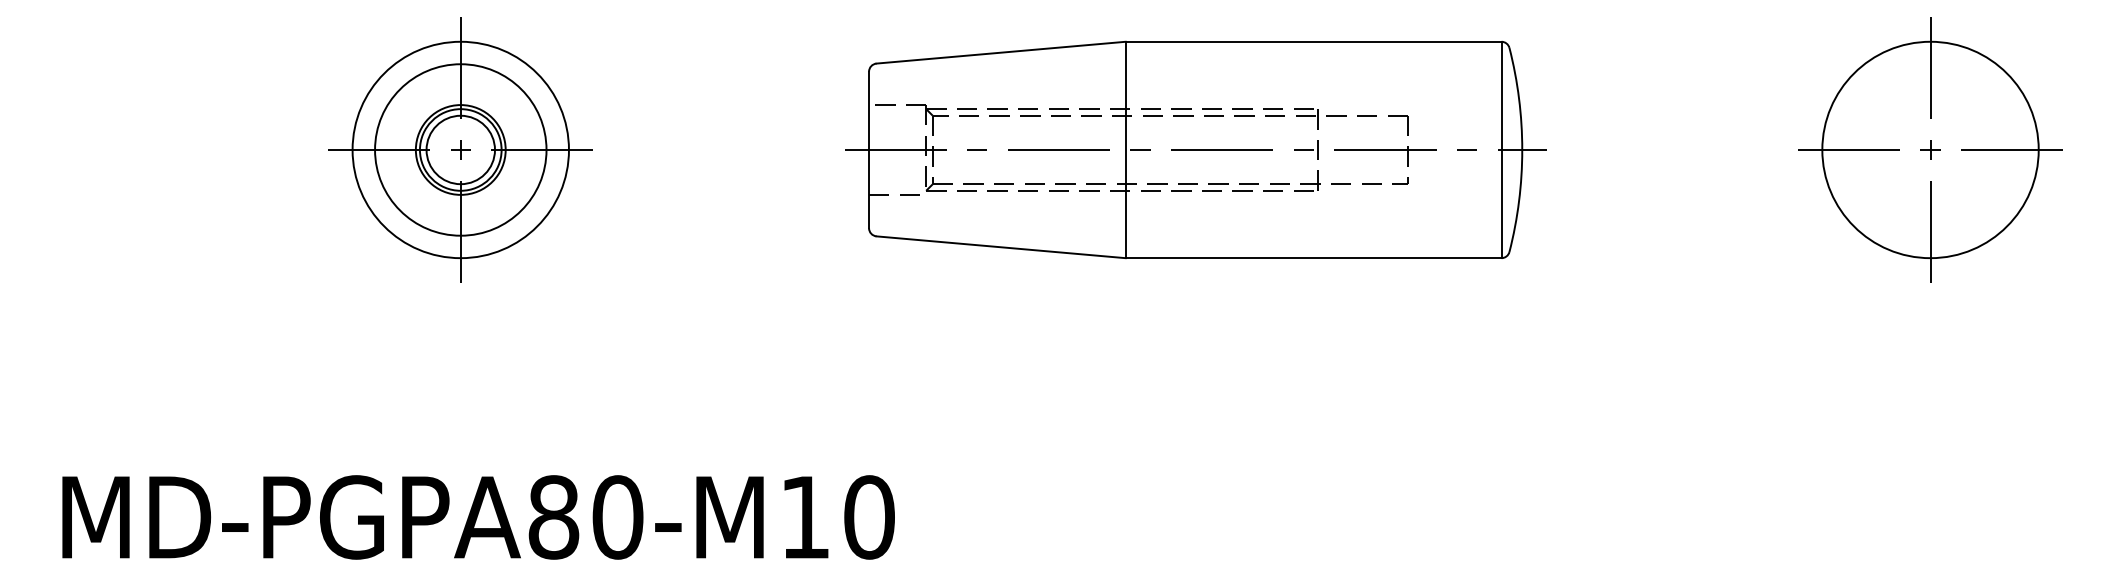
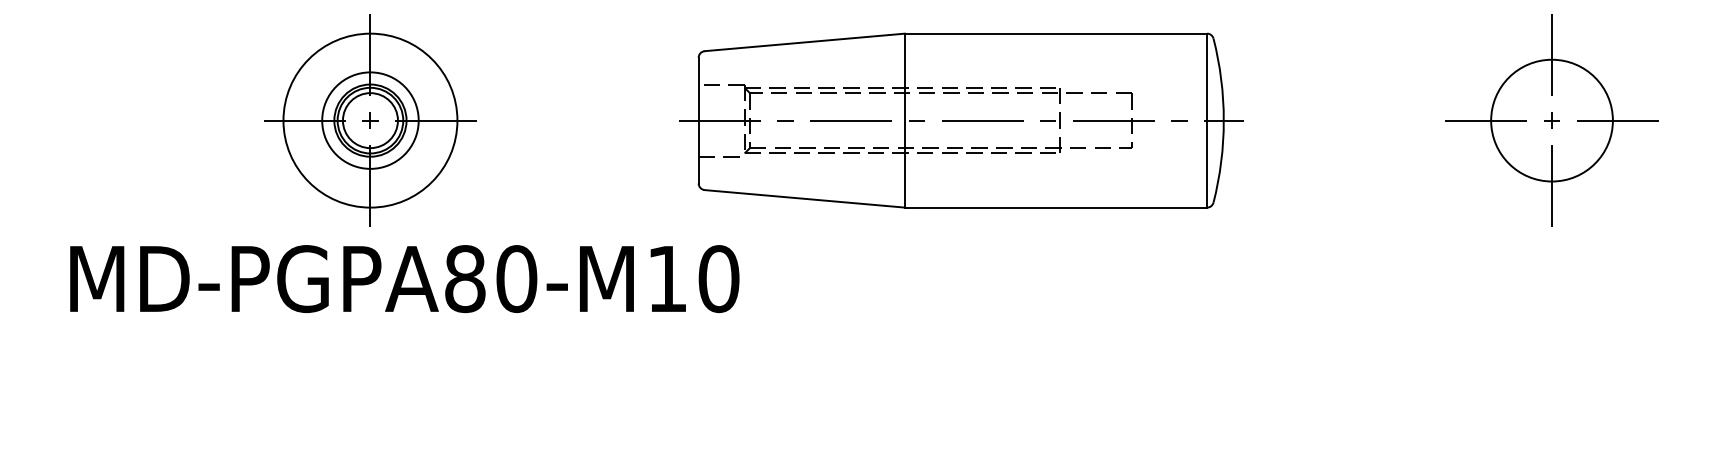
circle: (460, 149) -> (370, 120), size x0.7
circle: (1931, 149) -> (1552, 120), size x0.7
text: (478, 517) -> (404, 279), moved

